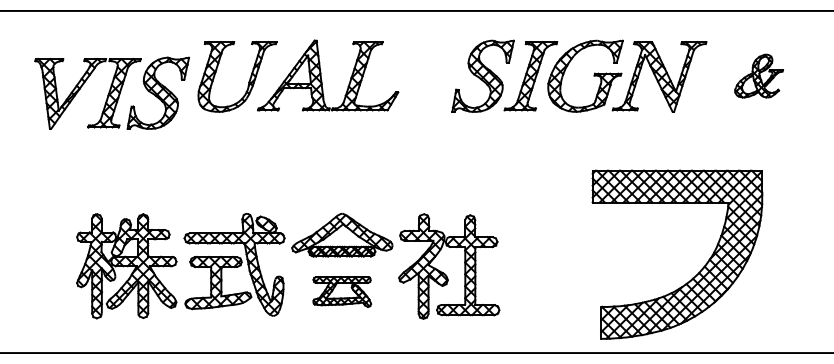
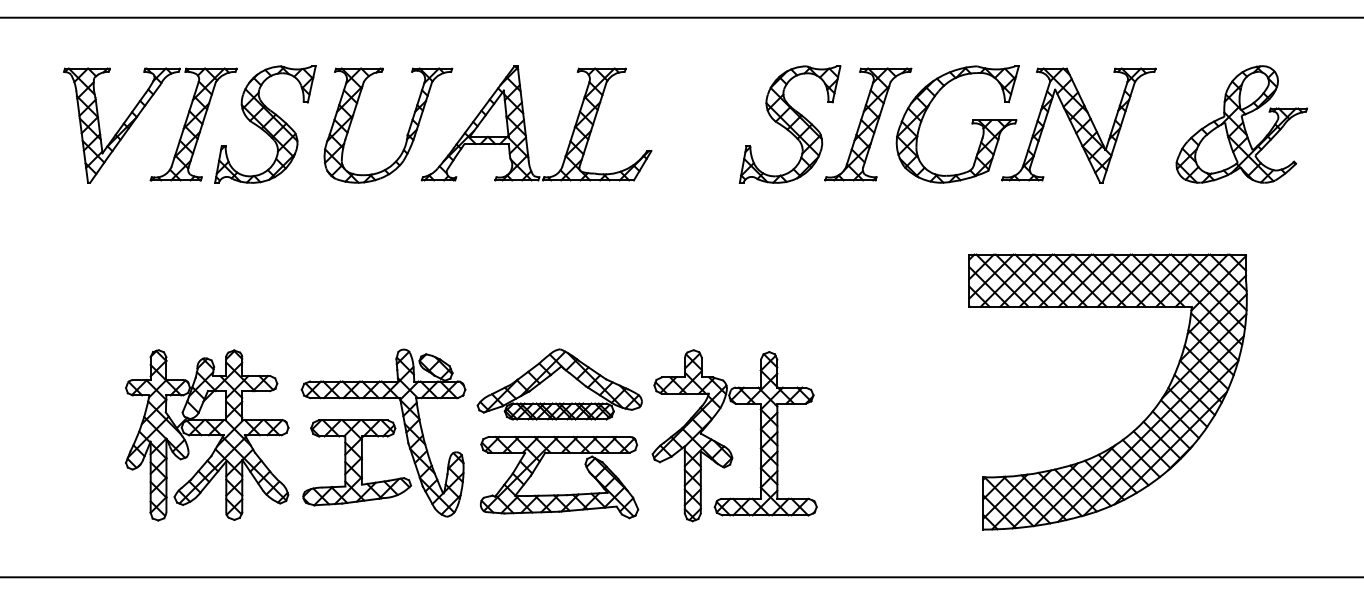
part: (758, 75) -> (1240, 123), size x1.67
part: (111, 92) -> (188, 123), moved
part: (700, 269) -> (1145, 416), moved
part: (342, 291) -> (560, 476), size x1.67

